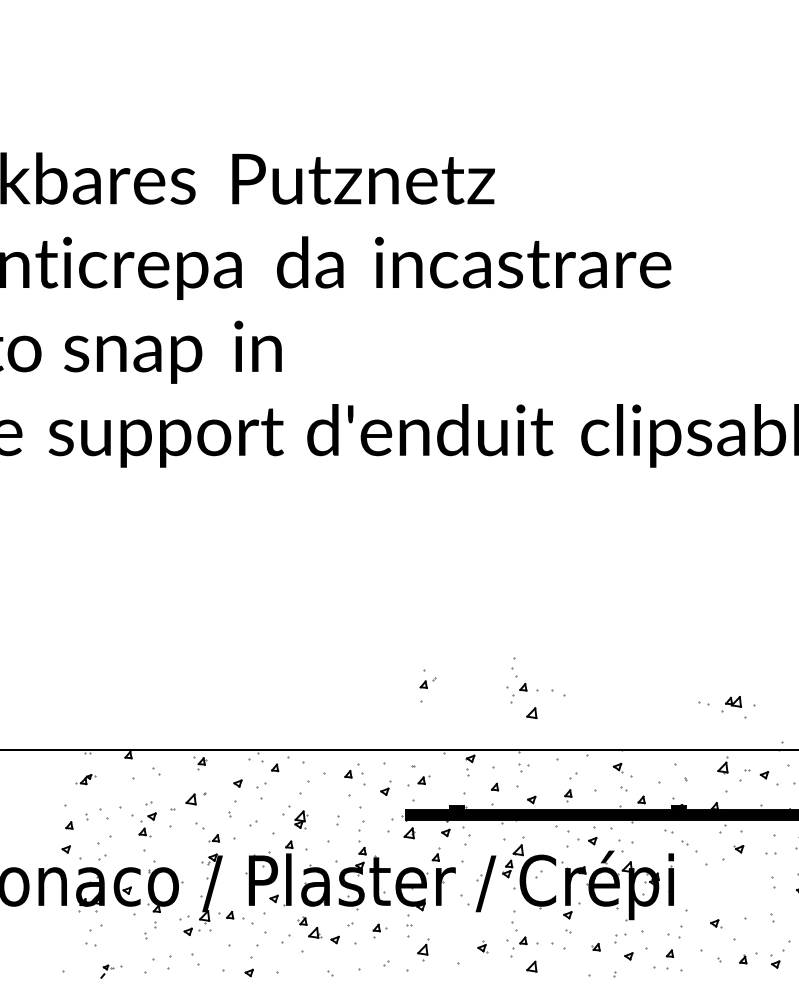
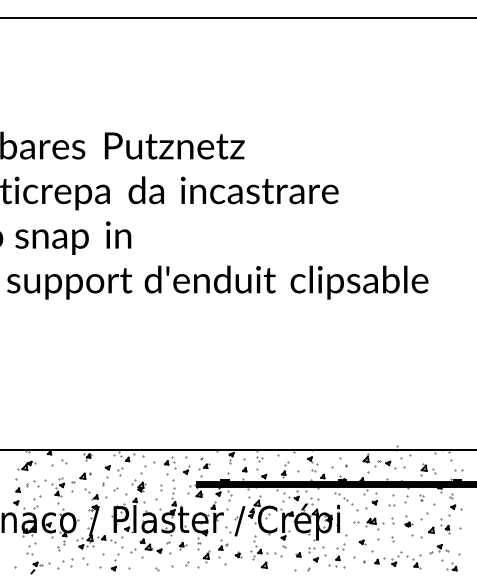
part: (428, 685) -> (223, 548), moved
part: (535, 687) -> (266, 416), removed
part: (727, 705) -> (368, 523), moved
part: (85, 779) -> (26, 465), size x1.67
part: (111, 970) -> (40, 567), size x1.67

